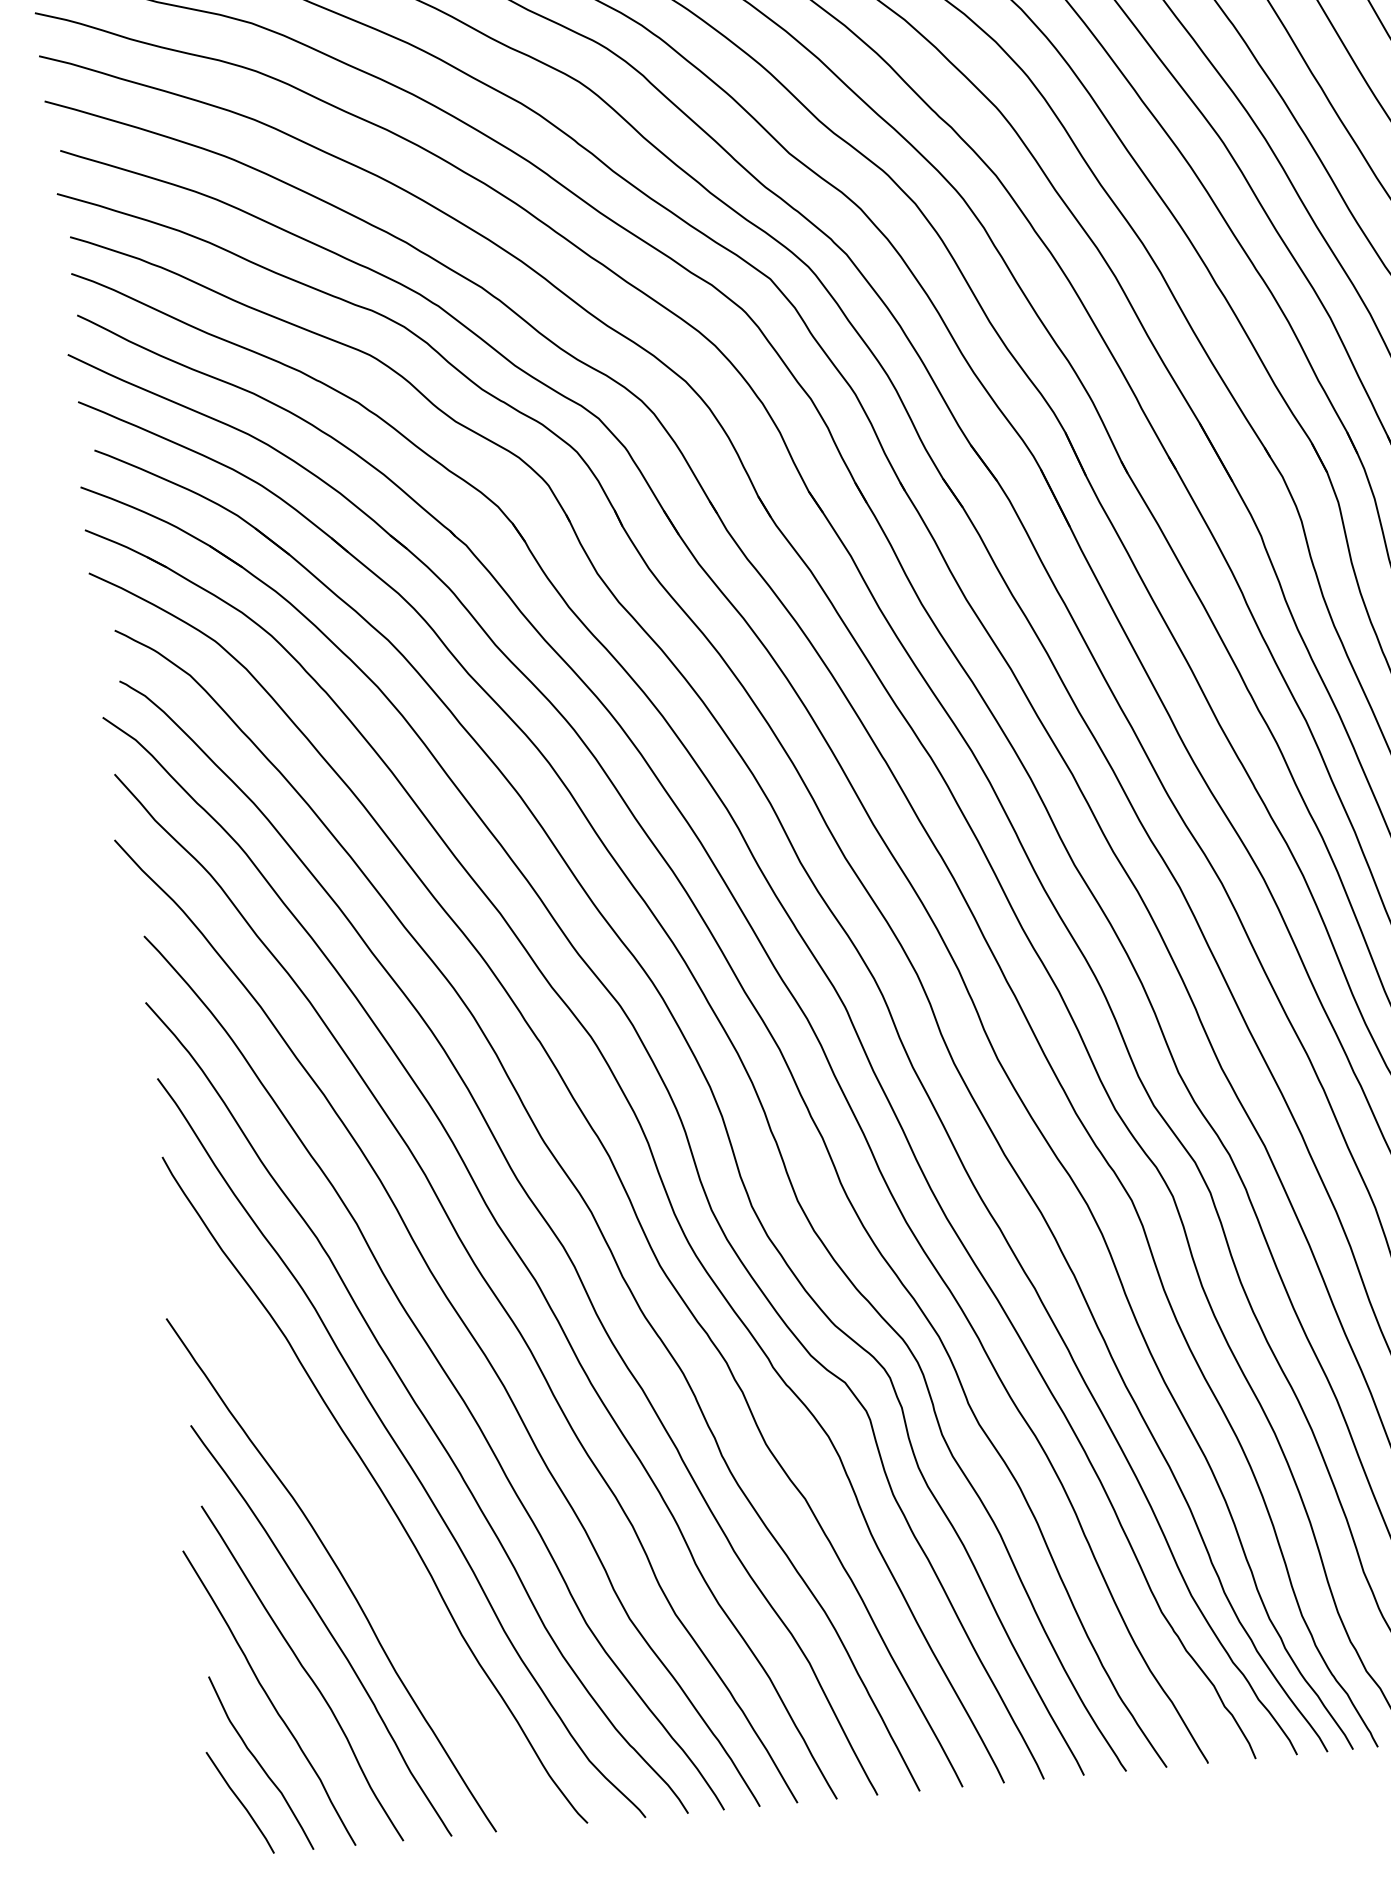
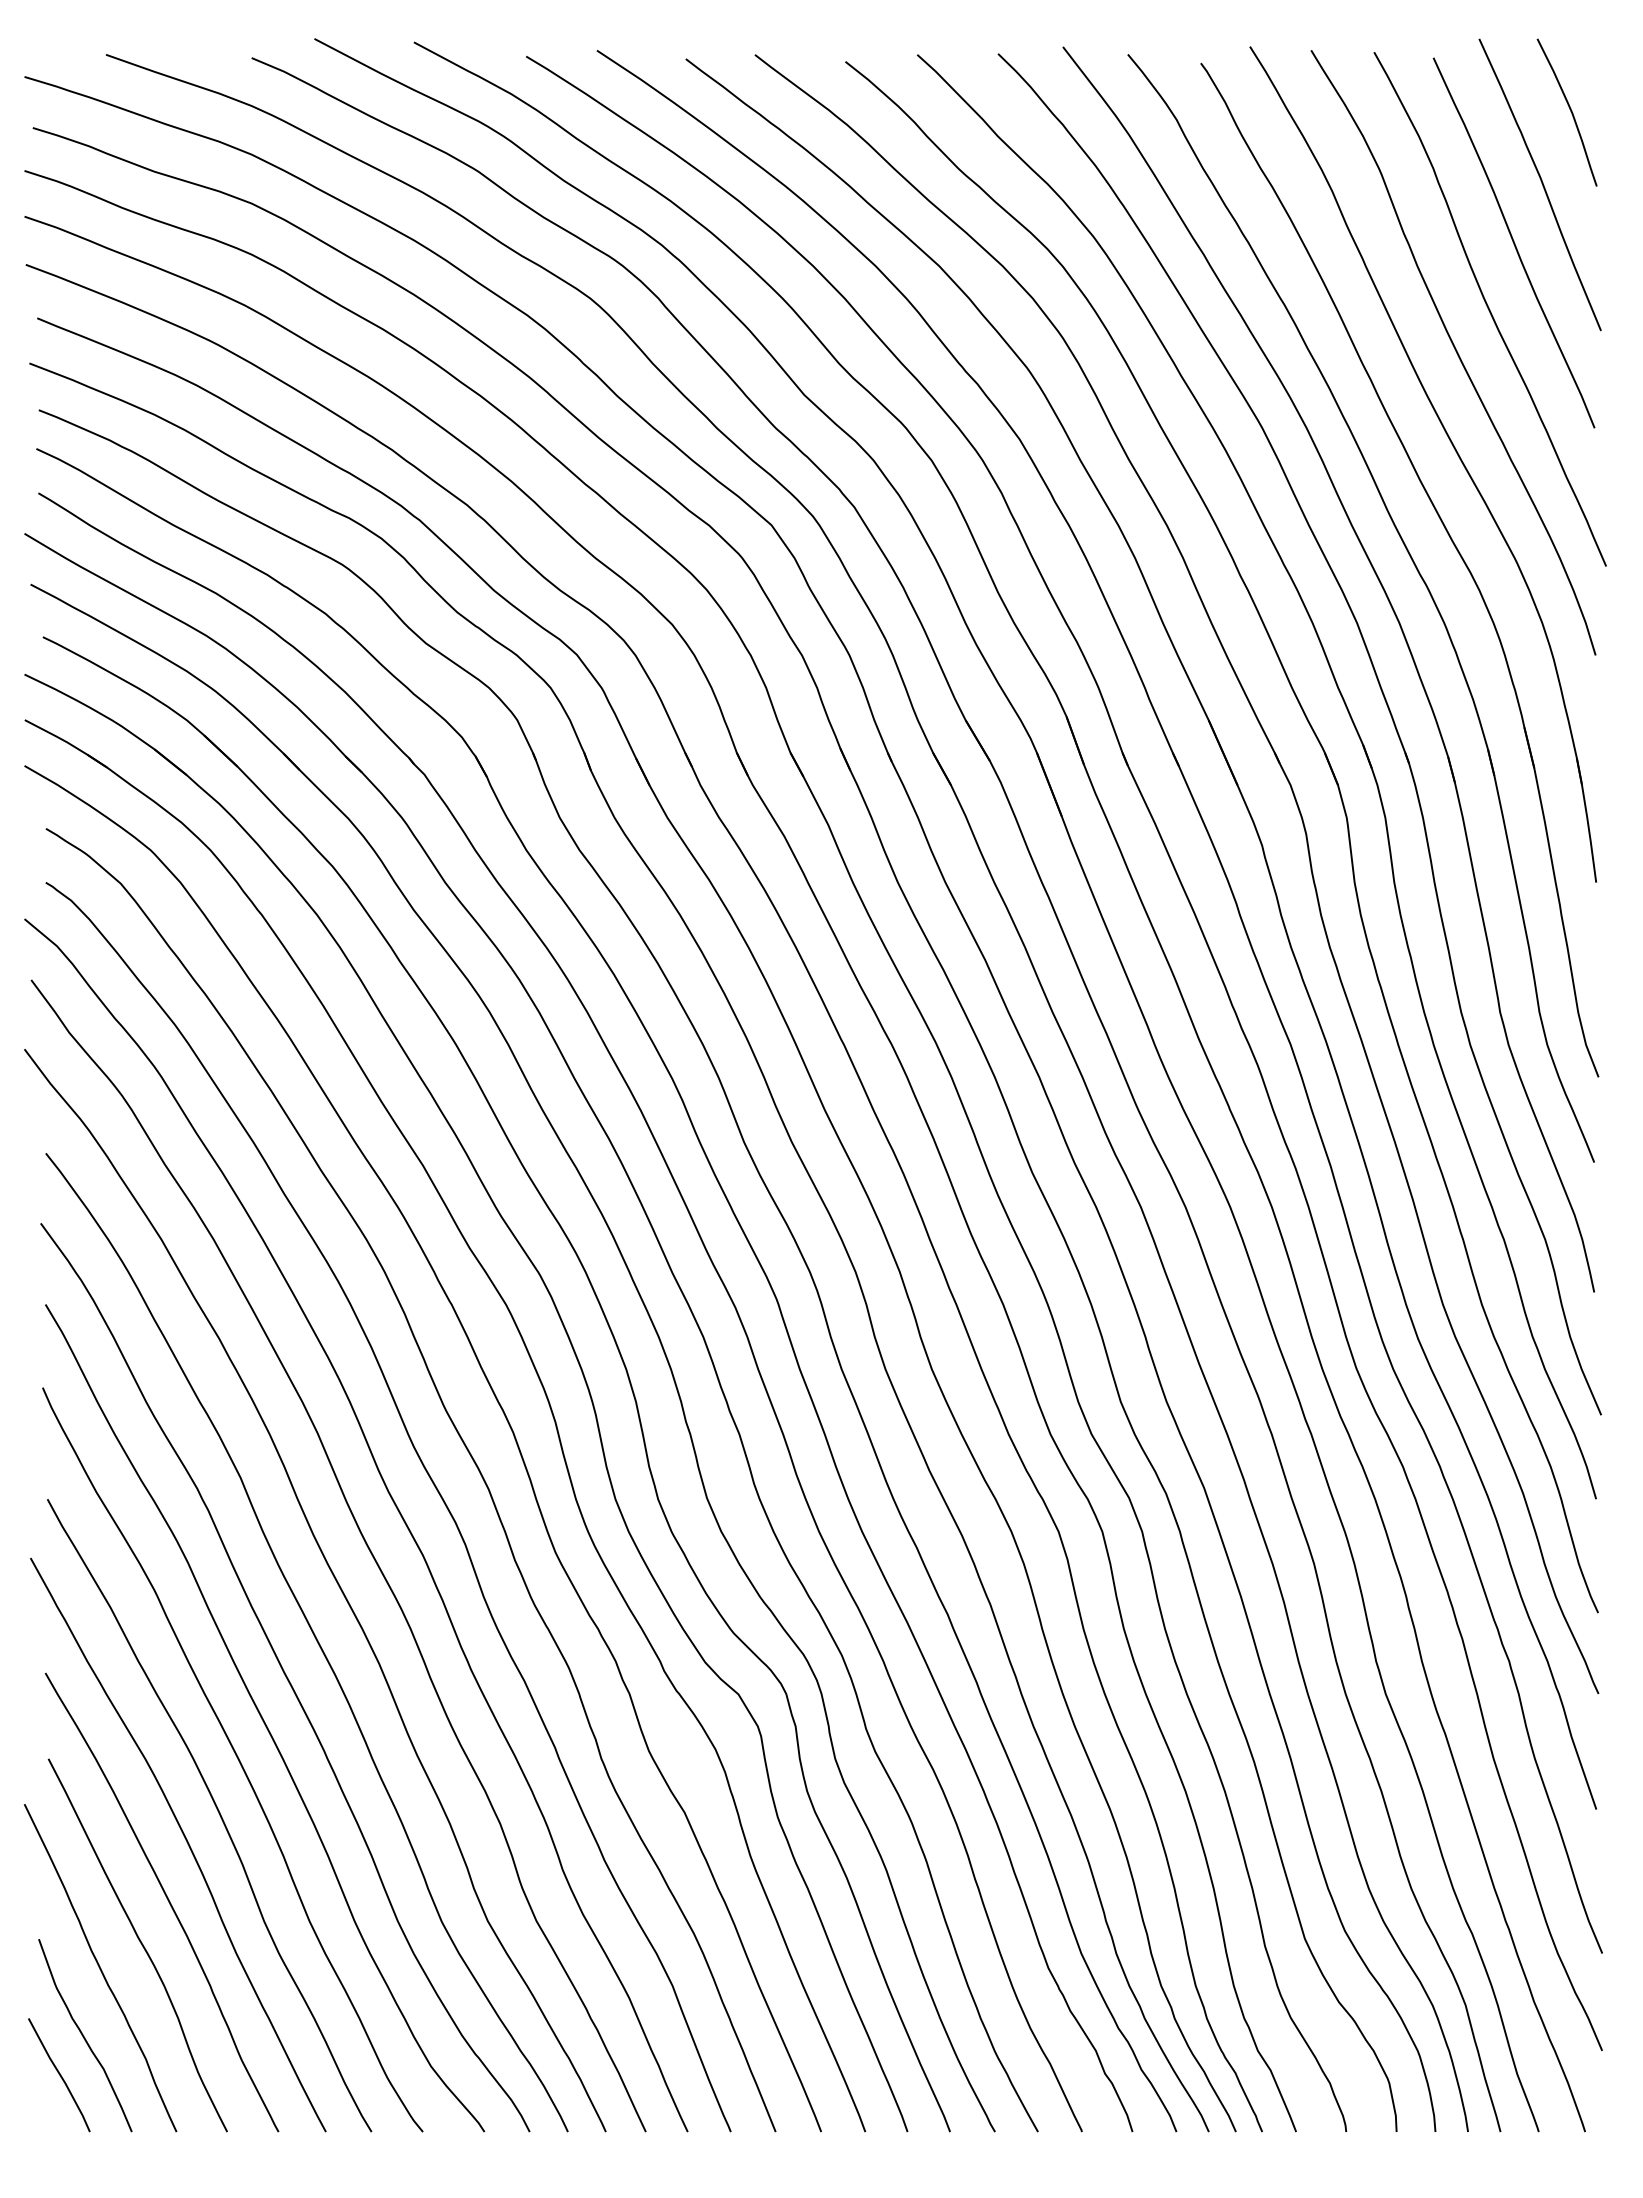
curve: (365, 1540) -> (217, 1811), added

